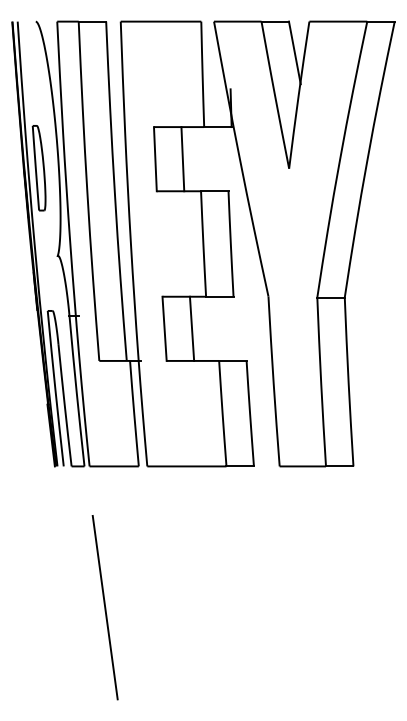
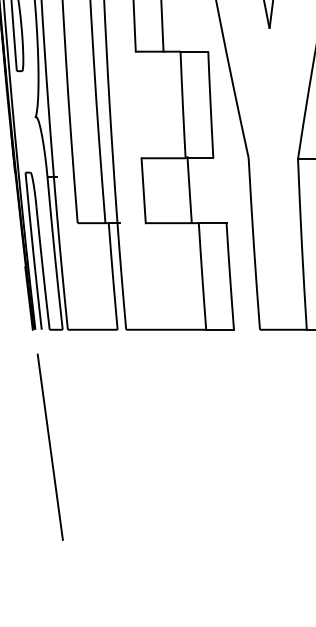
line: (191, 328) -> (189, 189), moved
line: (104, 607) -> (49, 447), moved

